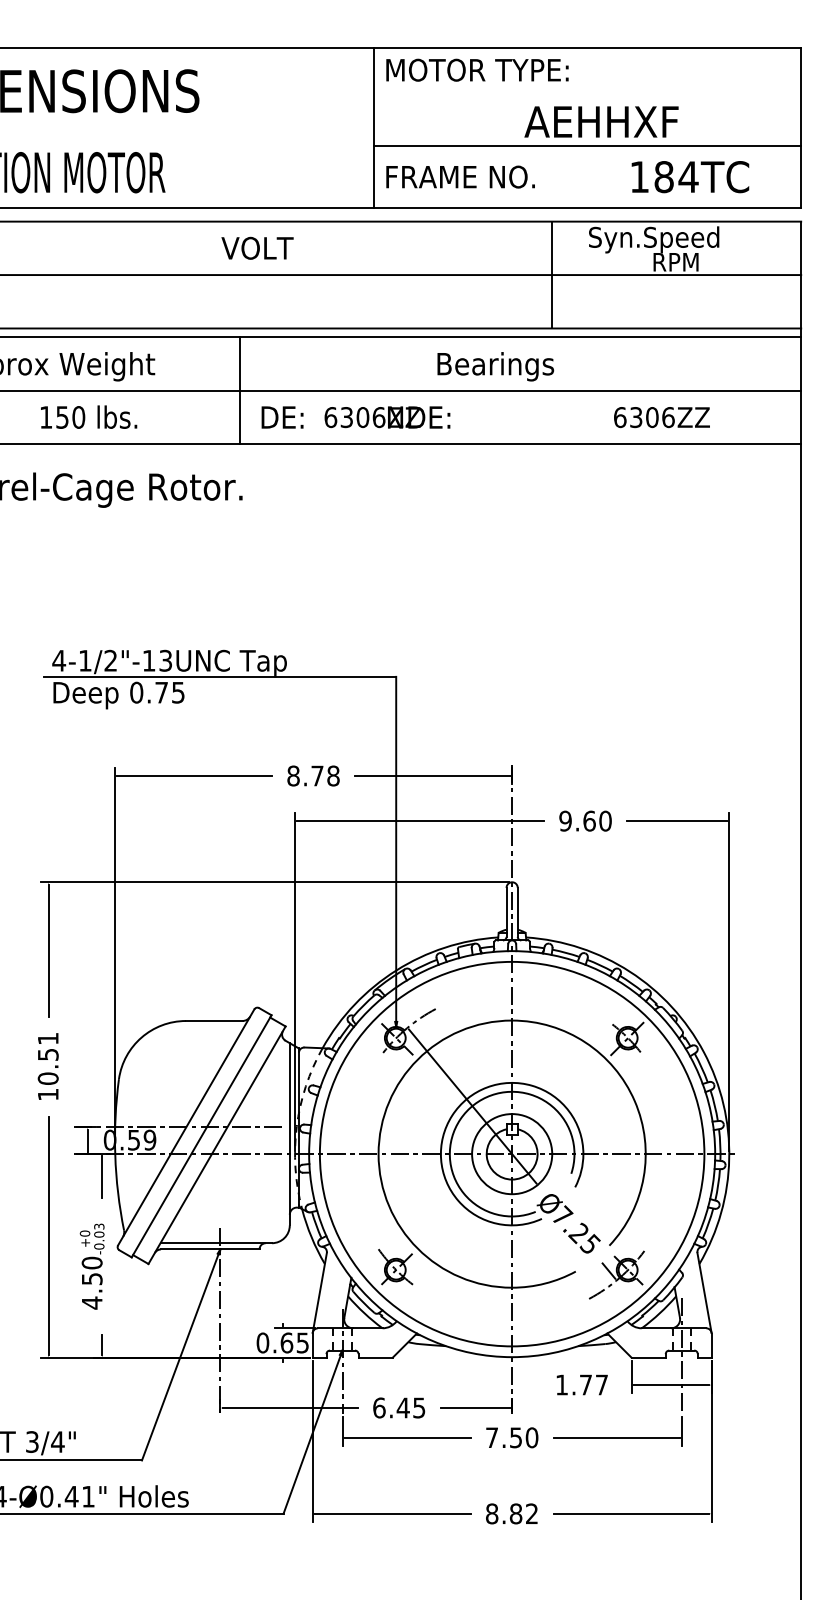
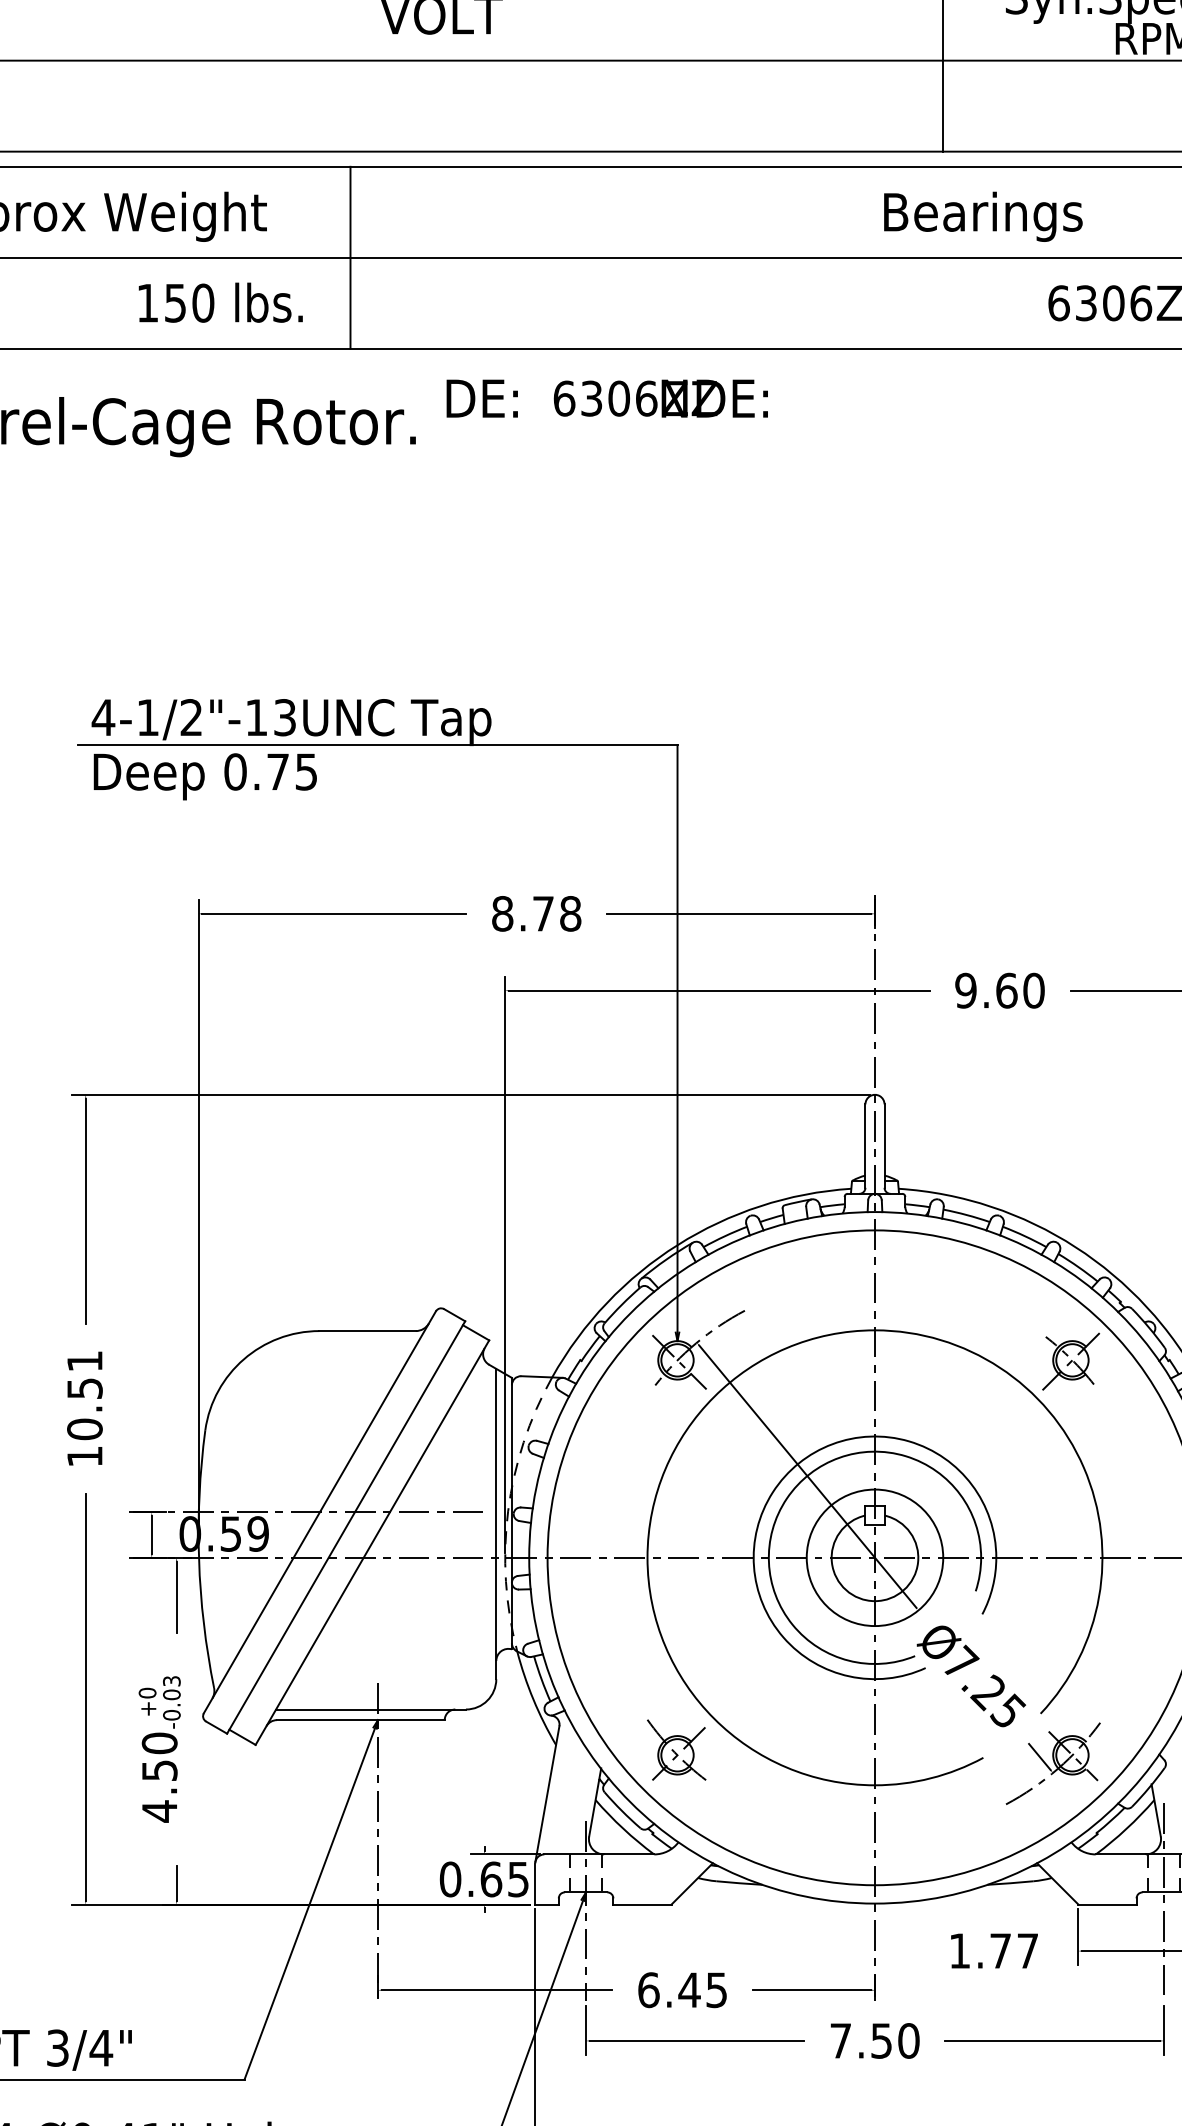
text: (495, 366) -> (982, 216), moved
line: (240, 390) -> (351, 257), moved
text: (89, 416) -> (221, 301), moved
text: (355, 417) -> (606, 398), moved

